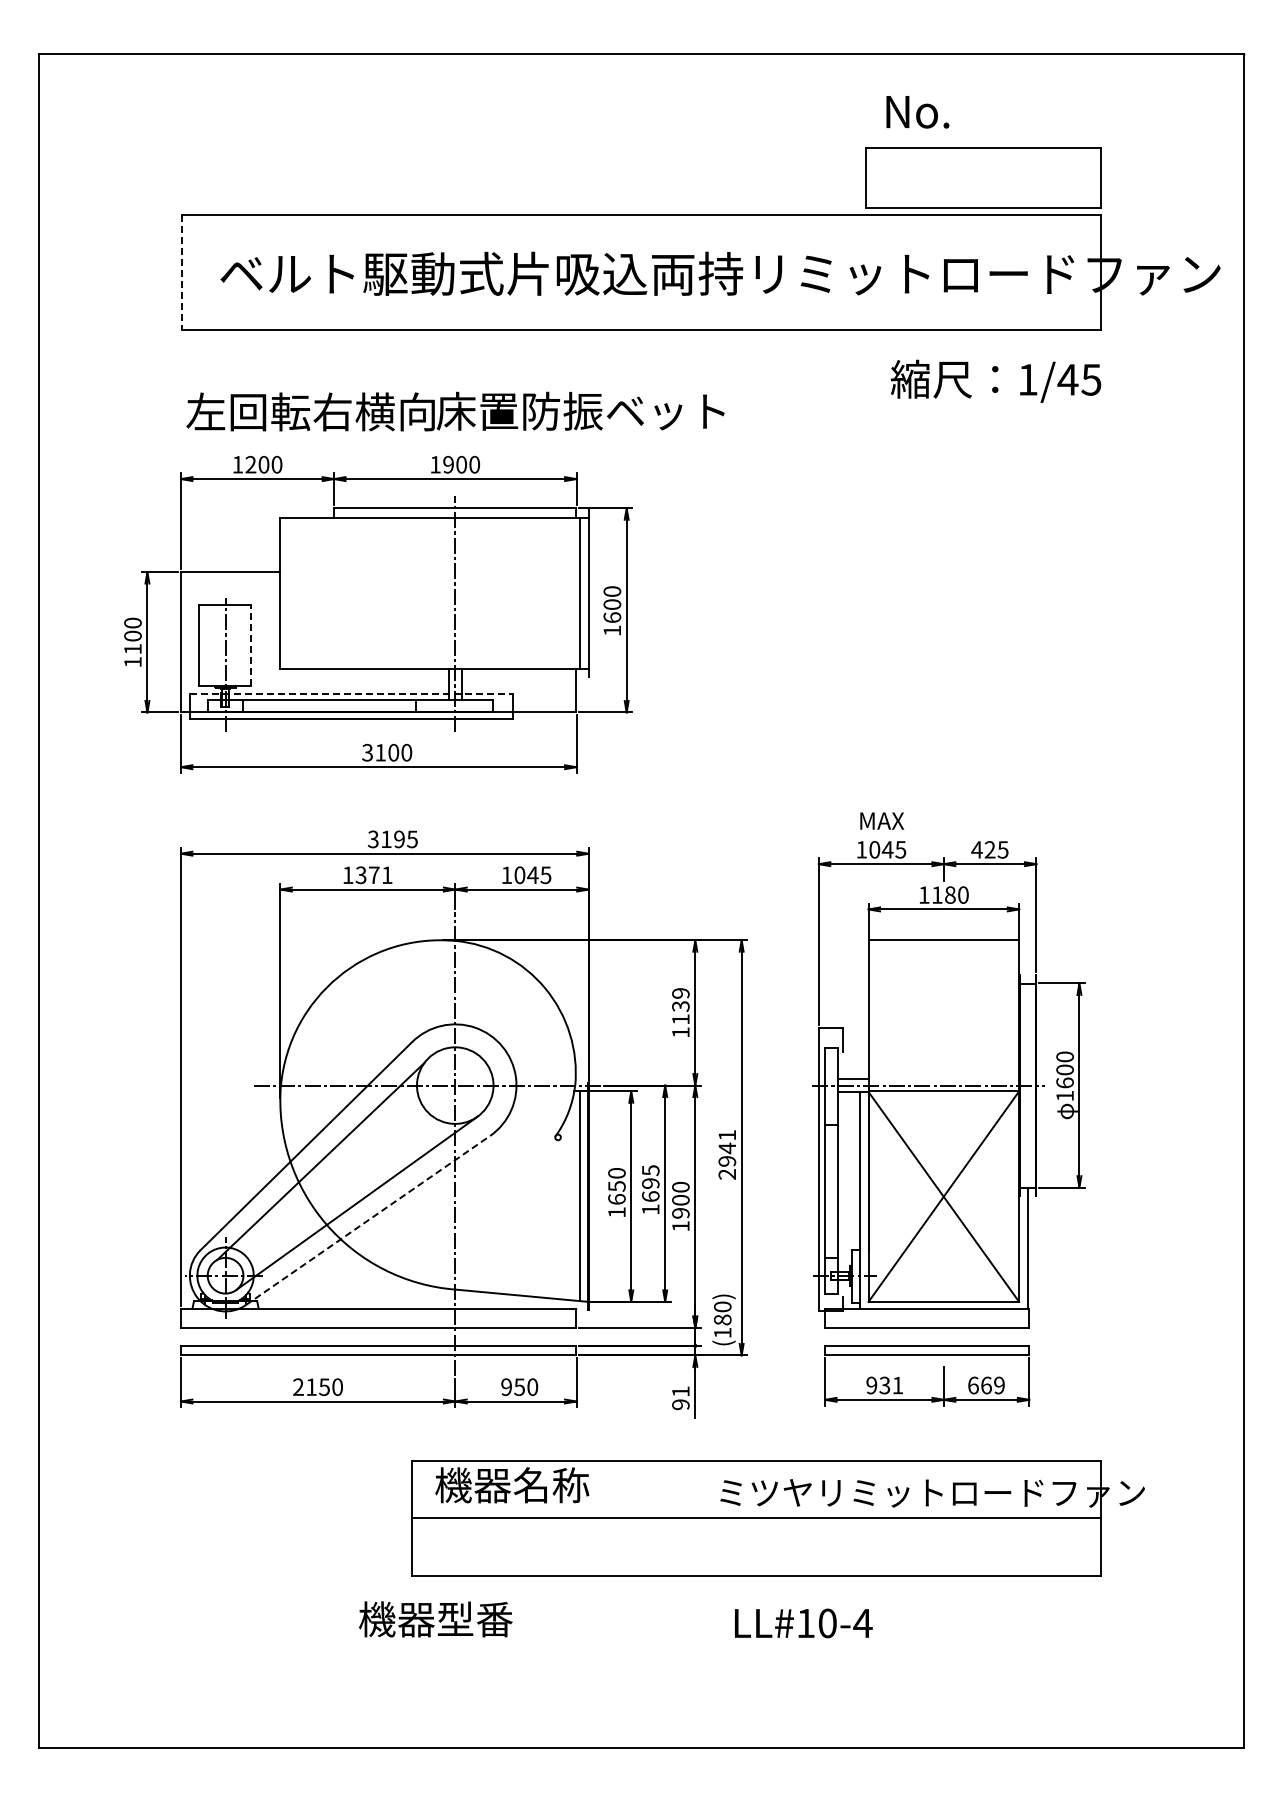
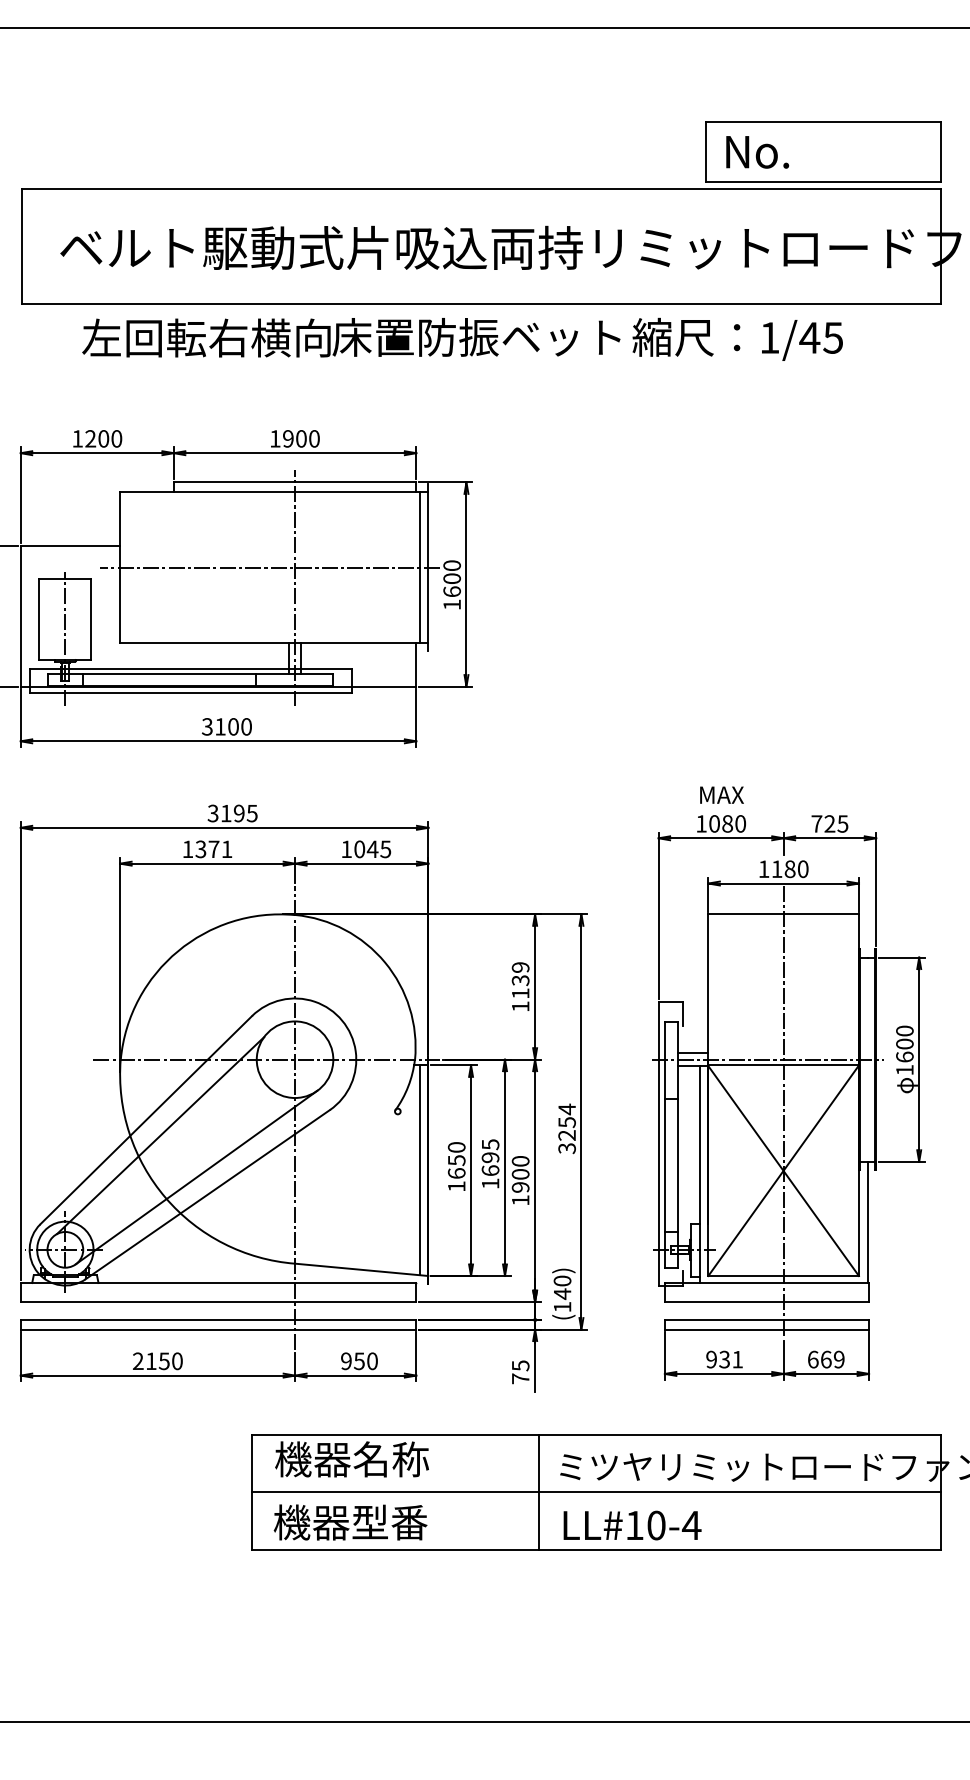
text: (917, 112) -> (757, 152), moved
line: (182, 273) -> (22, 247), dashed -> solid
text: (995, 380) -> (737, 338), moved
text: (455, 411) -> (351, 337), moved
line: (429, 593) -> (269, 567), added
line: (251, 645) -> (91, 619), dashed -> solid
line: (351, 694) -> (191, 668), dashed -> solid
text: (893, 849) -> (733, 823), 1045 -> 1080
text: (976, 849) -> (816, 823), 425 -> 725
line: (943, 1137) -> (783, 1111), added
text: (727, 1154) -> (567, 1128), 2941 -> 3254
line: (368, 1220) -> (208, 1194), dashed -> solid
text: (722, 1319) -> (562, 1293), (180) -> (140)
text: (680, 1398) -> (520, 1372), 91 -> 75
line: (698, 1517) -> (538, 1491), added
text: (435, 1619) -> (350, 1522), moved
text: (803, 1623) -> (632, 1525), moved

